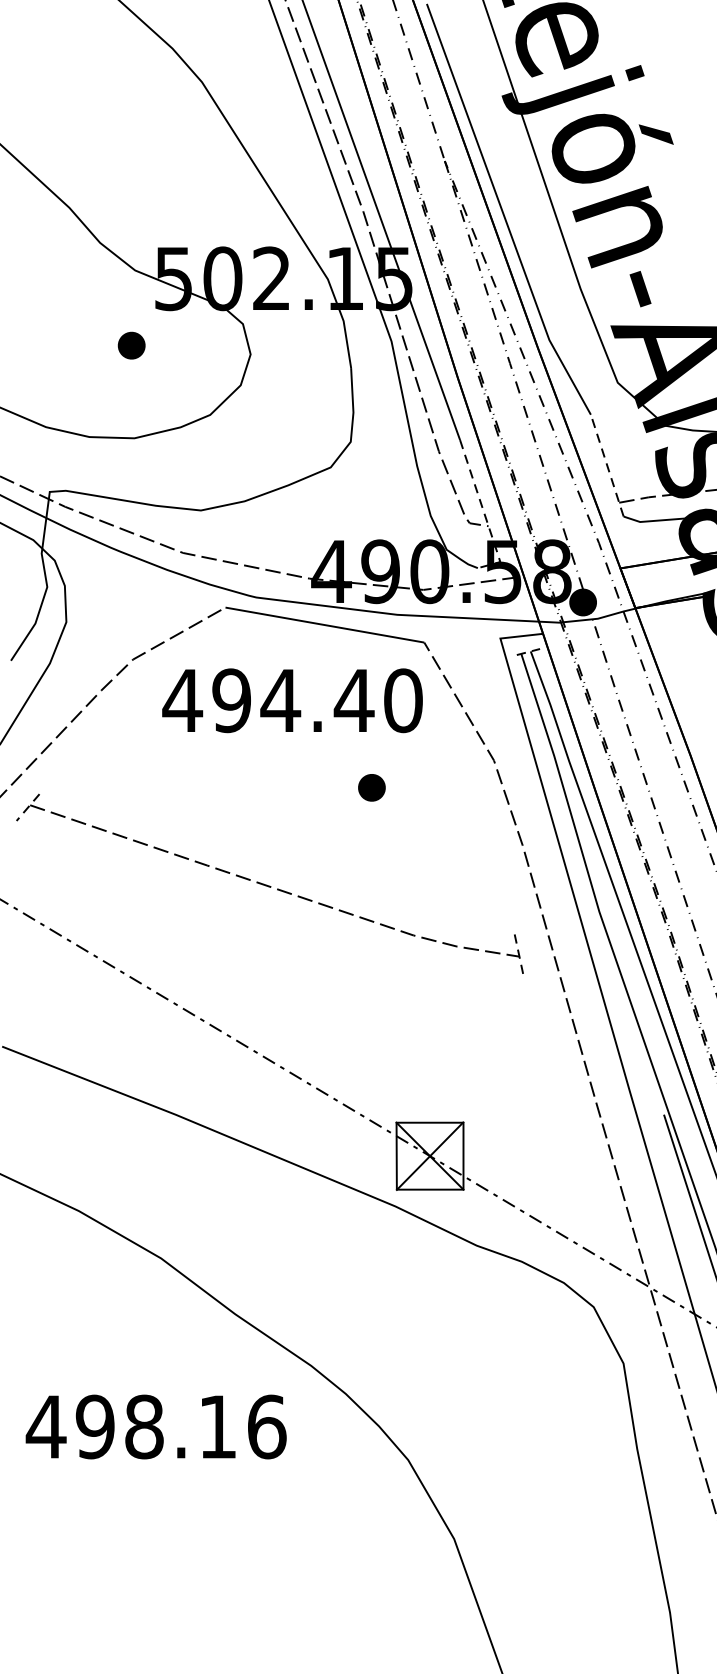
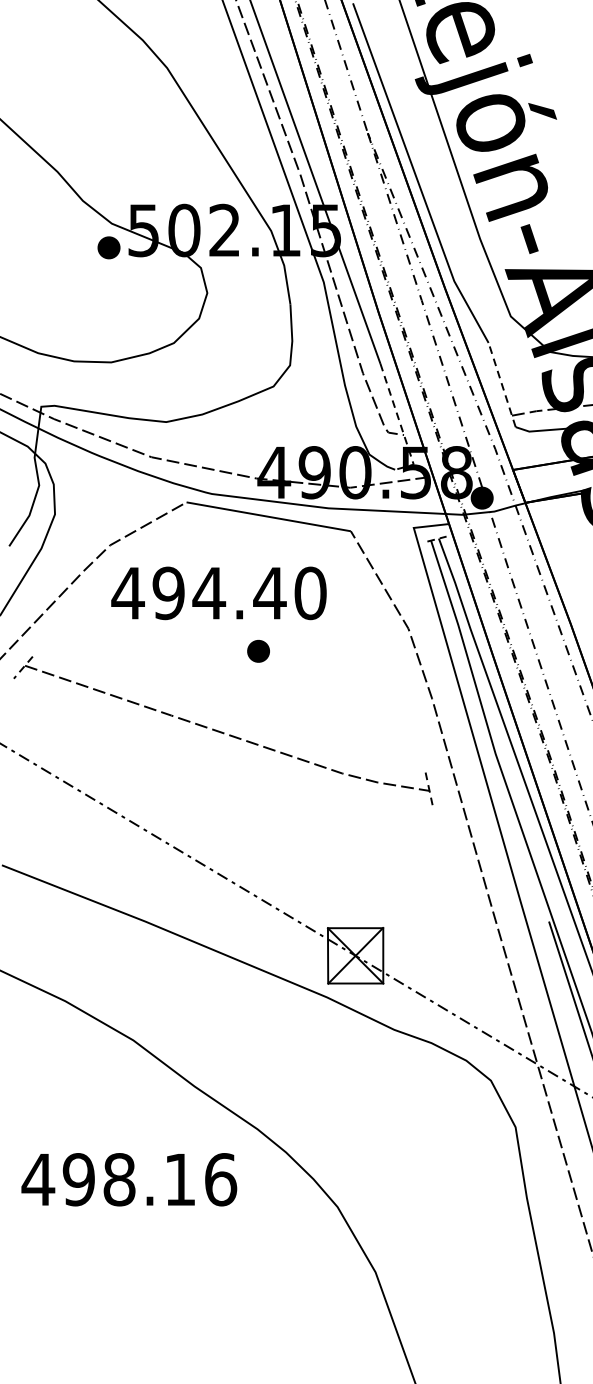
part: (131, 345) -> (108, 247), moved
text: (291, 700) -> (218, 593), moved
part: (371, 788) -> (258, 651), moved

